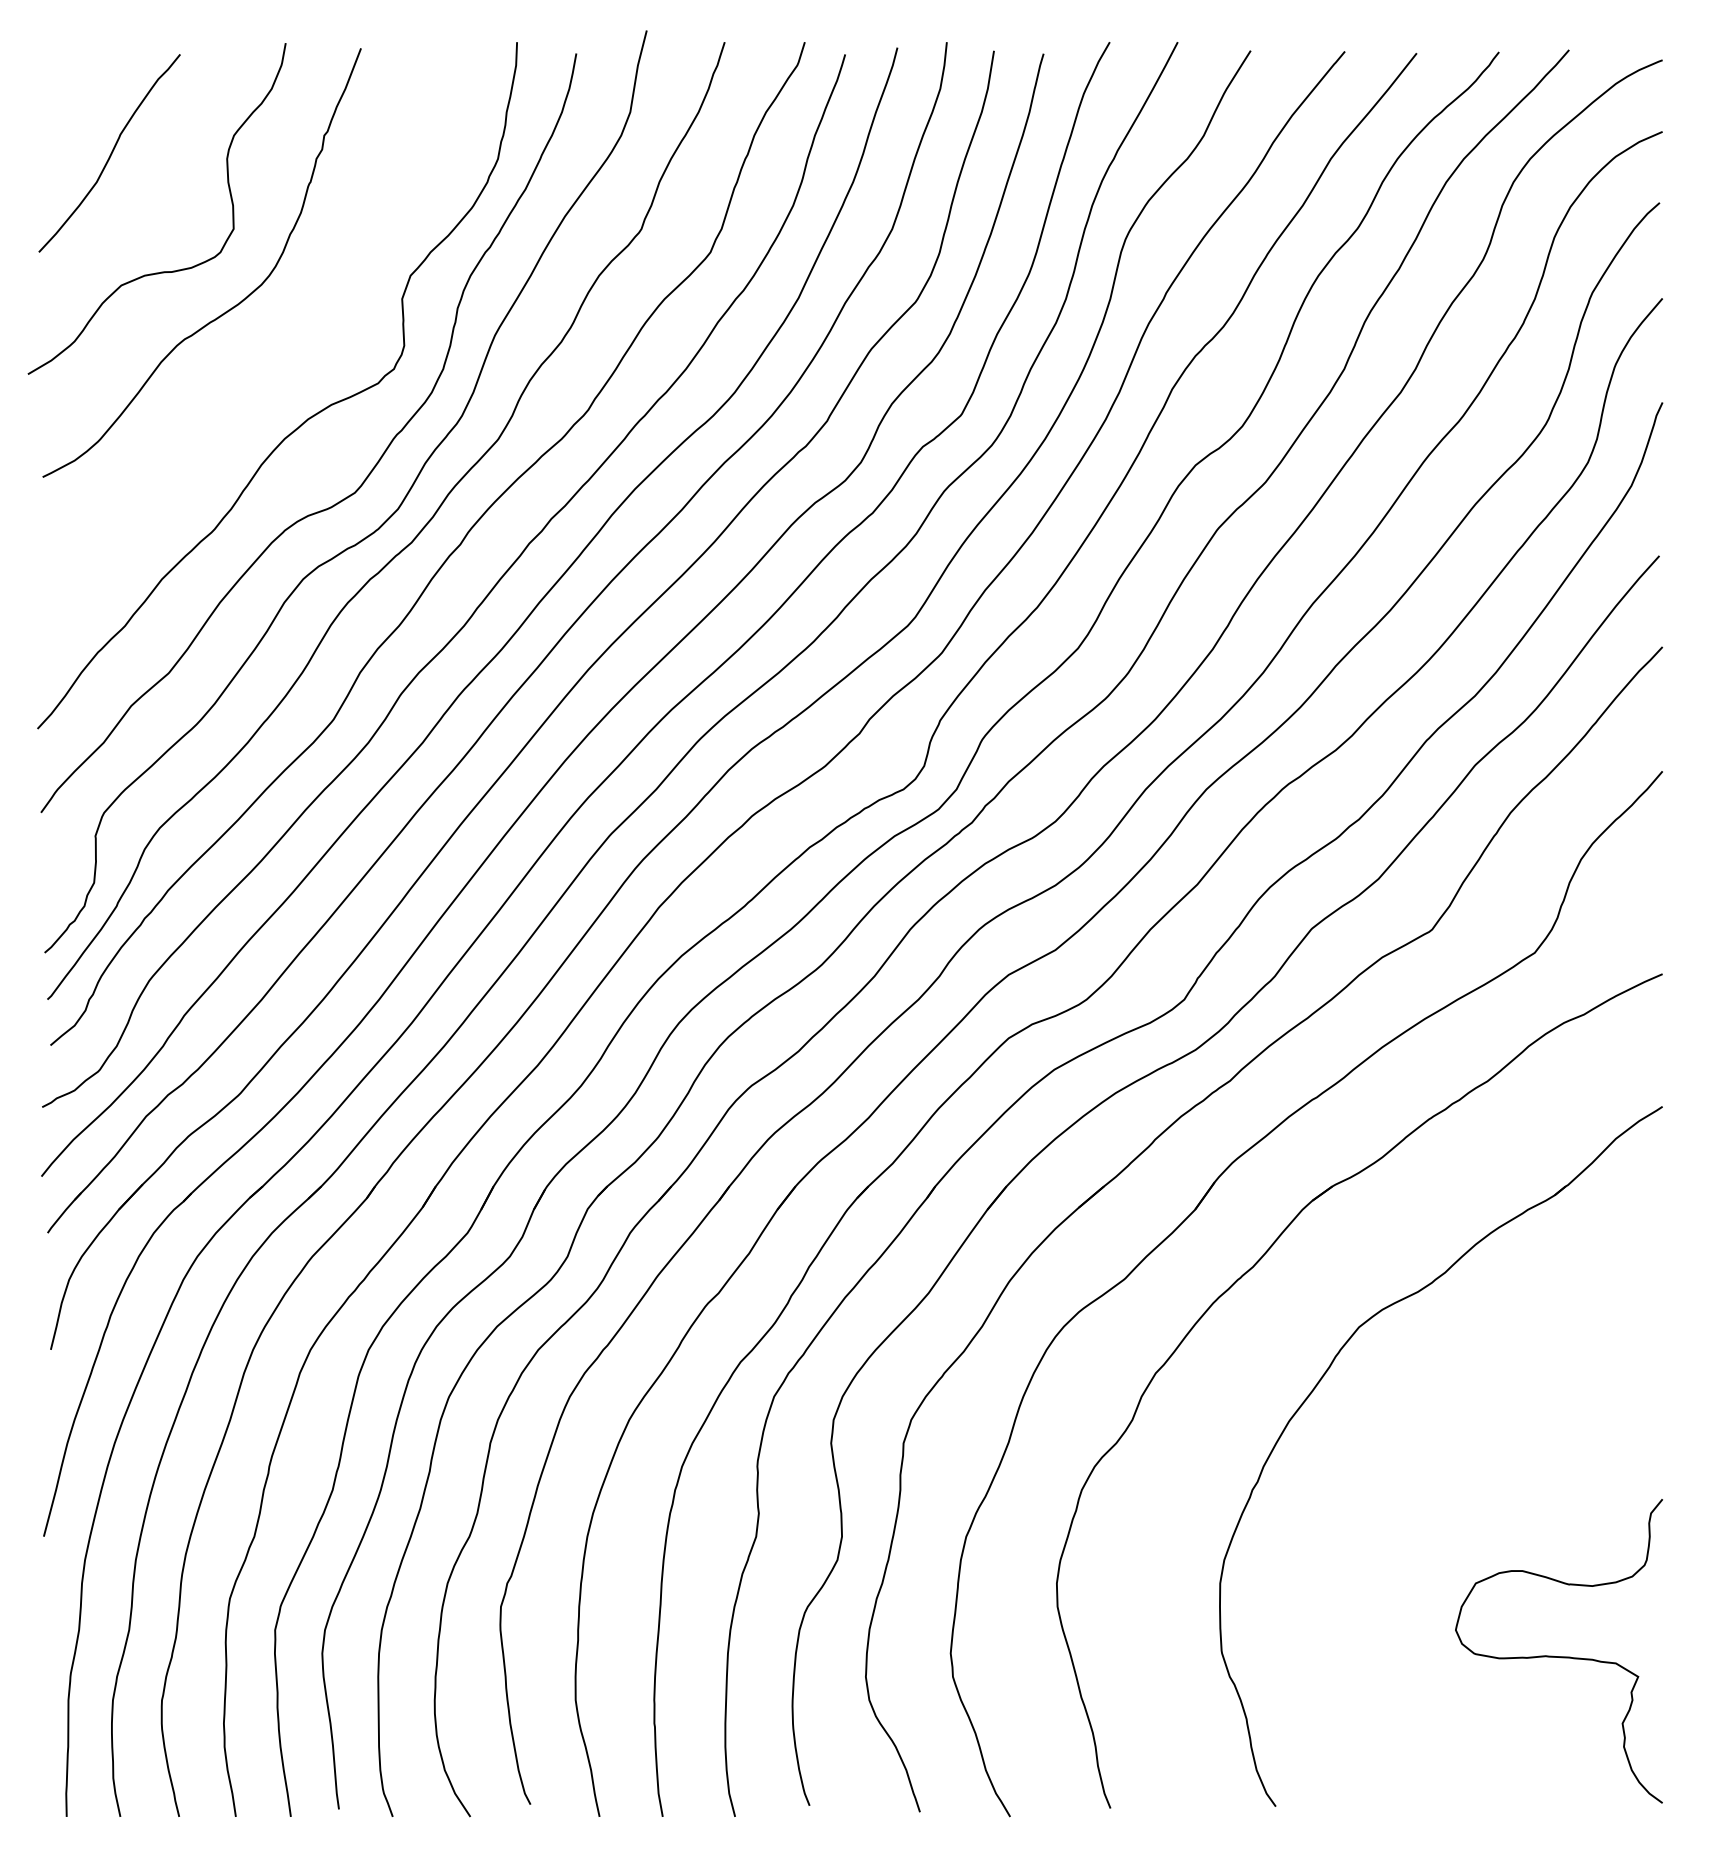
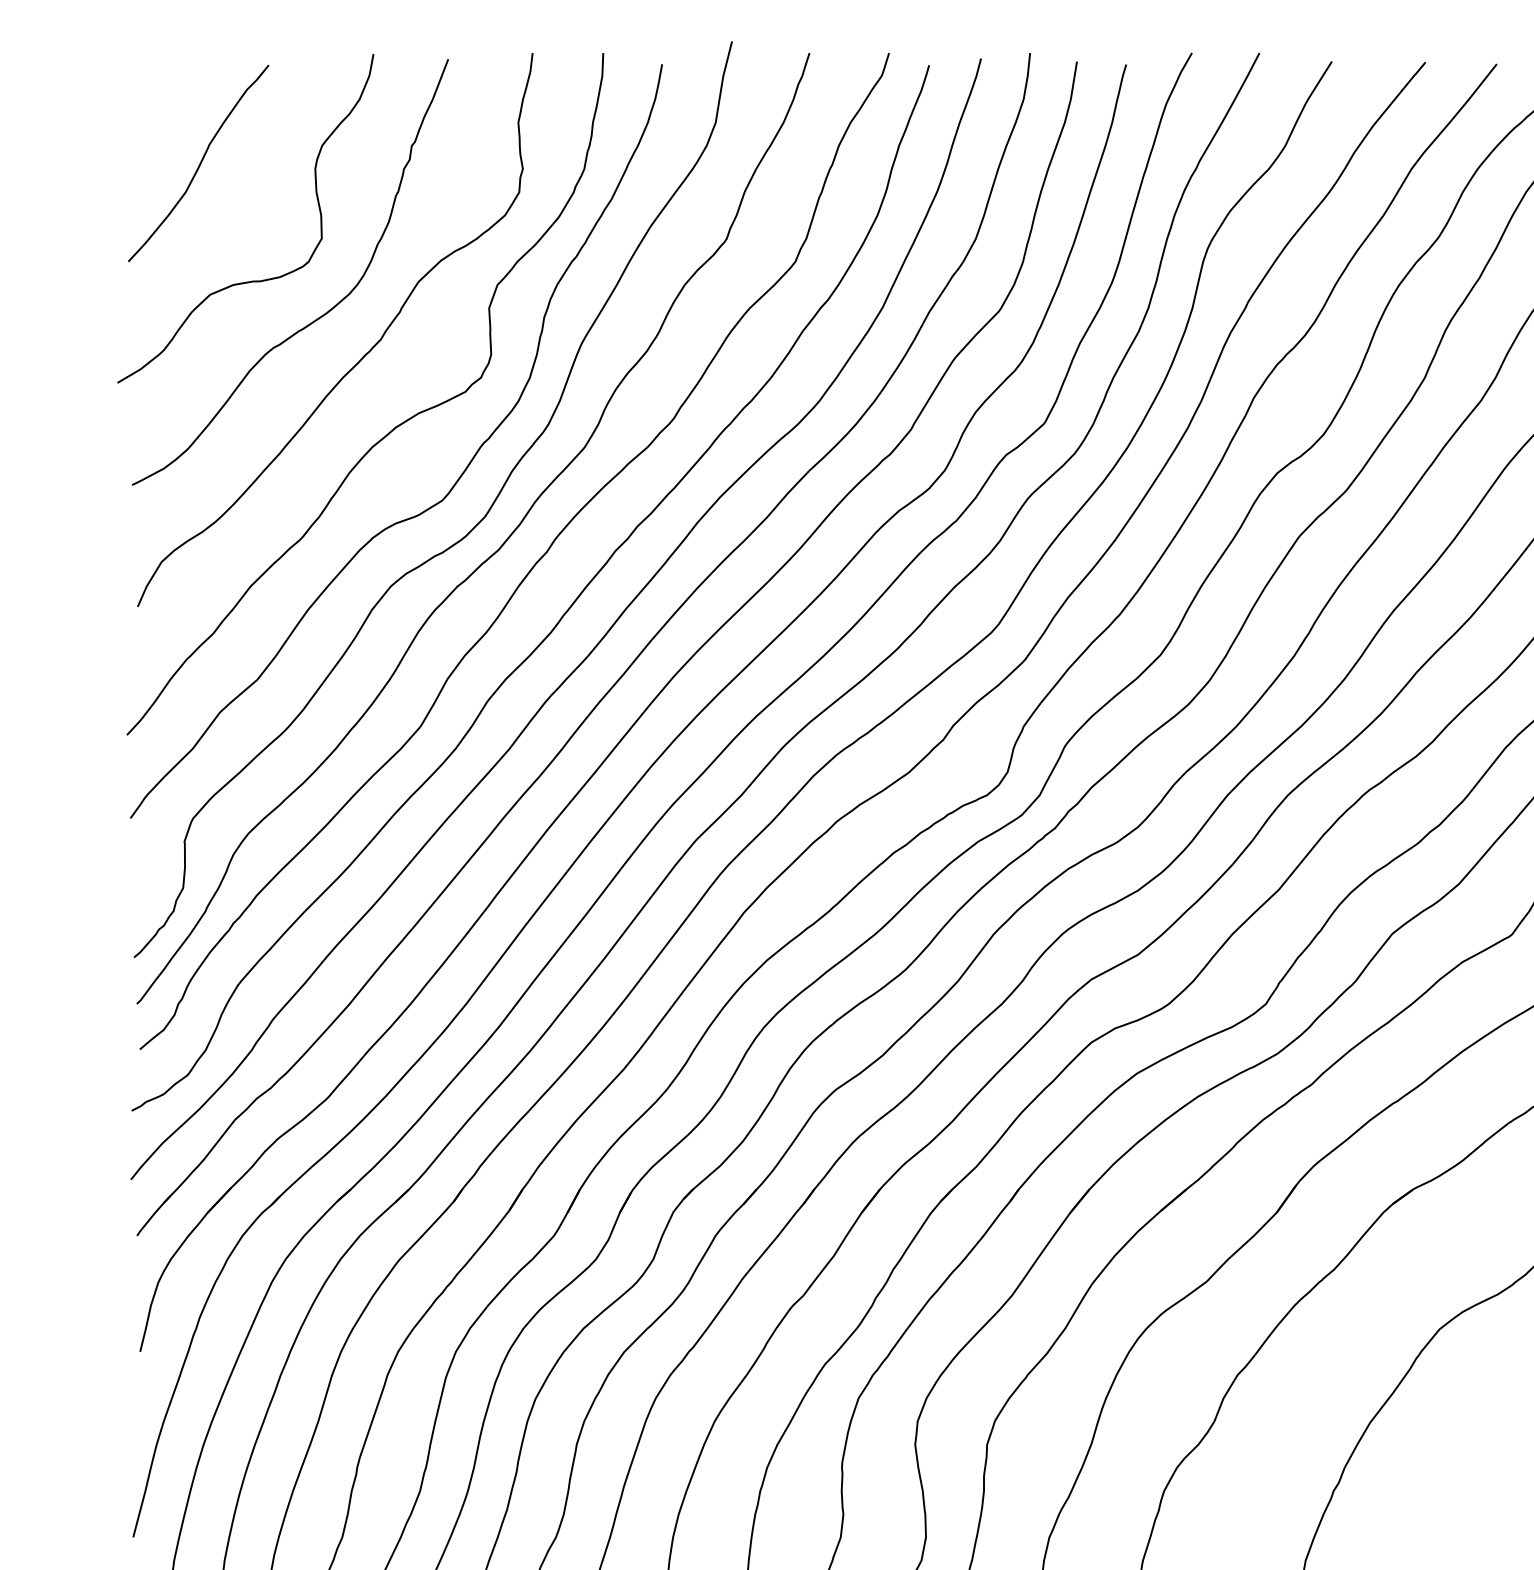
curve: (274, 348) -> (362, 357), added

